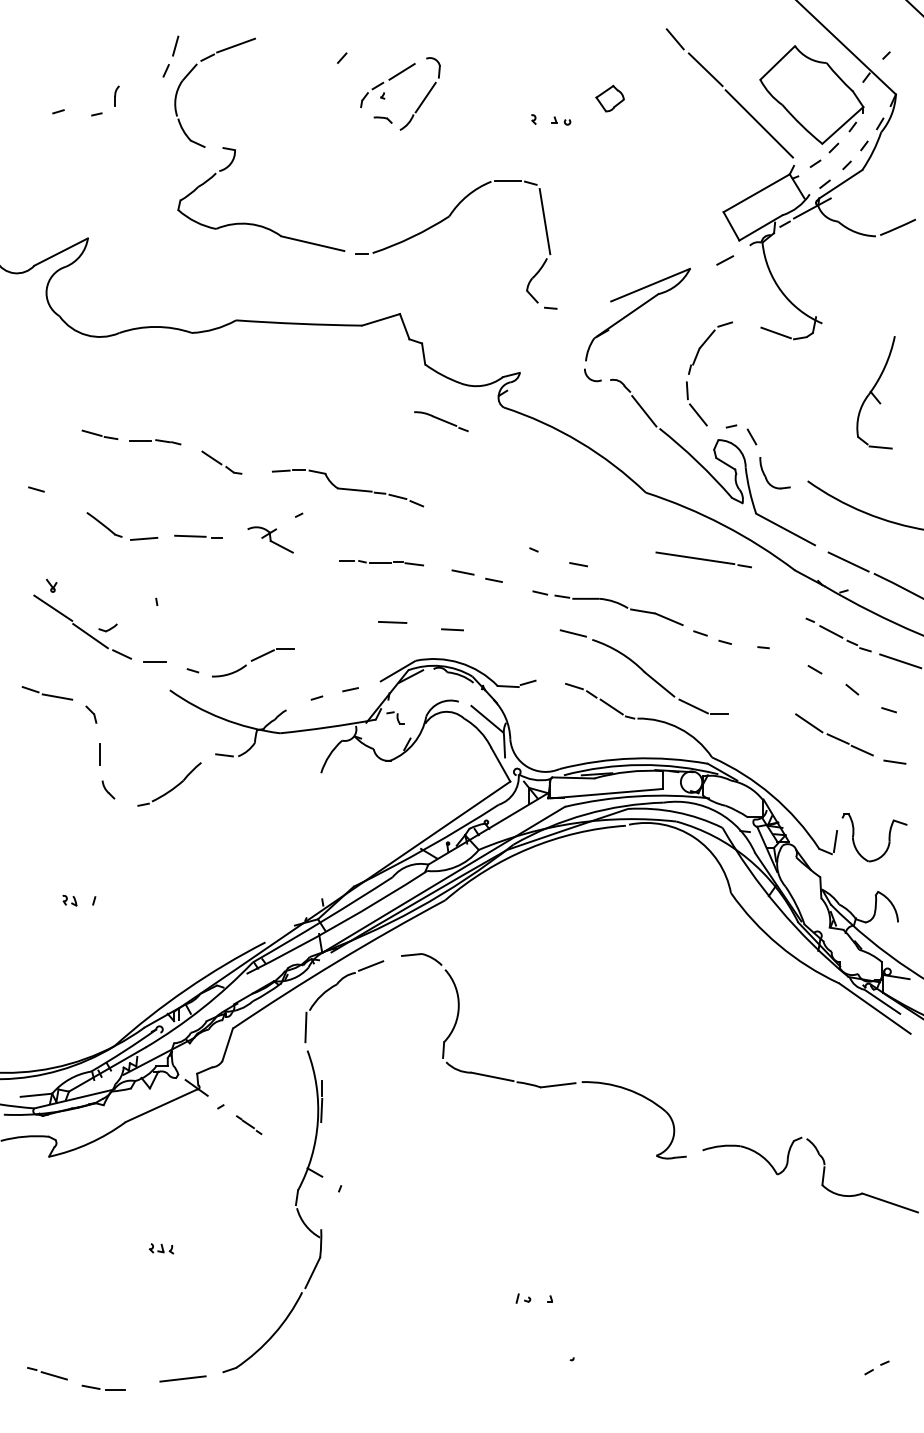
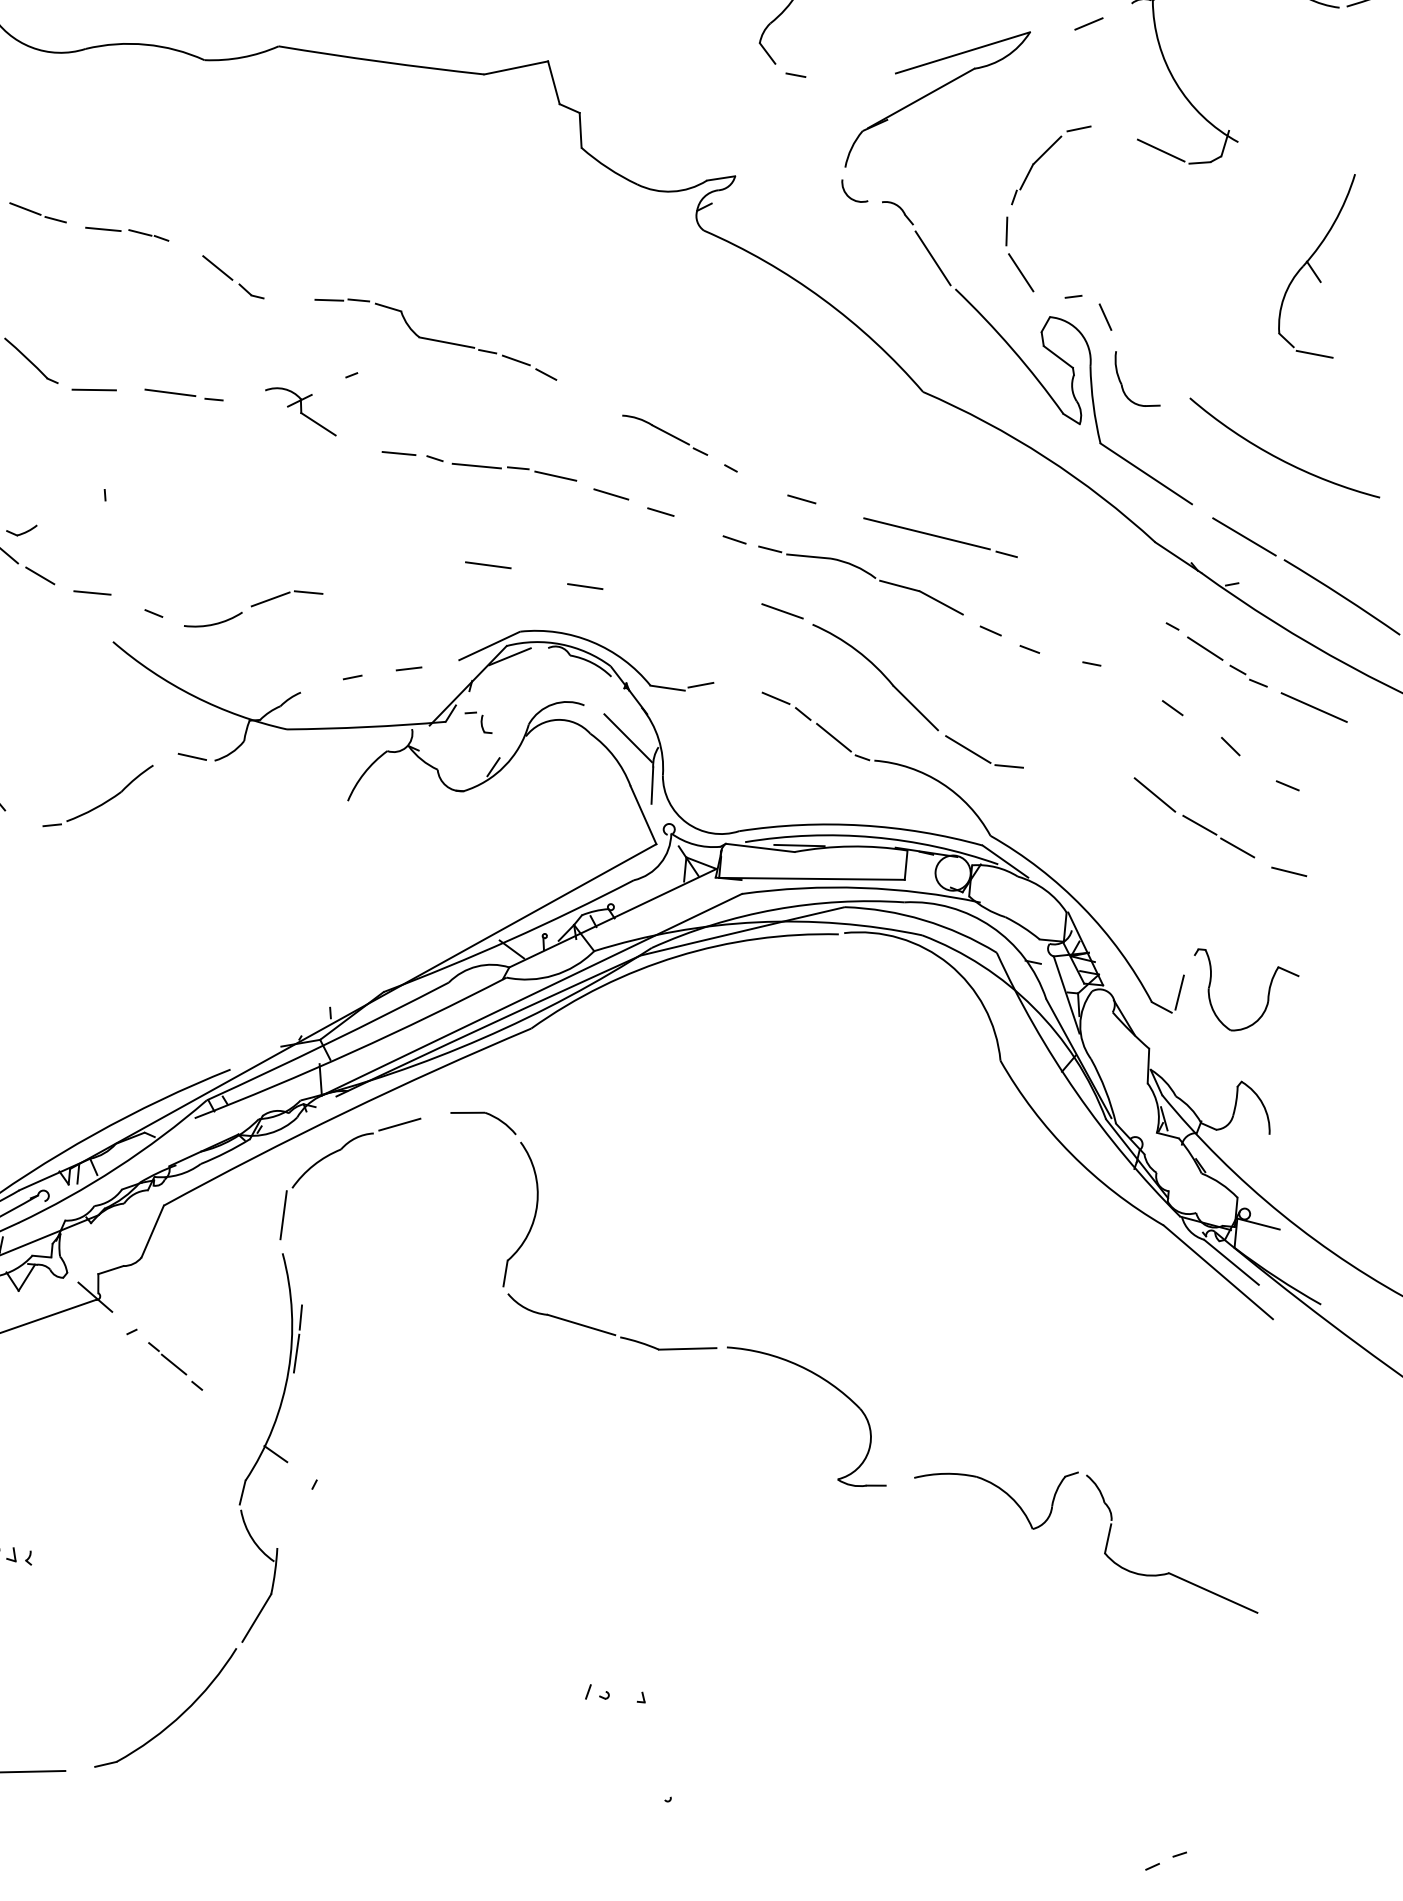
part: (441, 421) -> (665, 435), moved
line: (703, 559) -> (940, 537), moved
part: (381, 563) -> (479, 467), size x1.43
part: (248, 1124) -> (174, 1365), size x1.43

